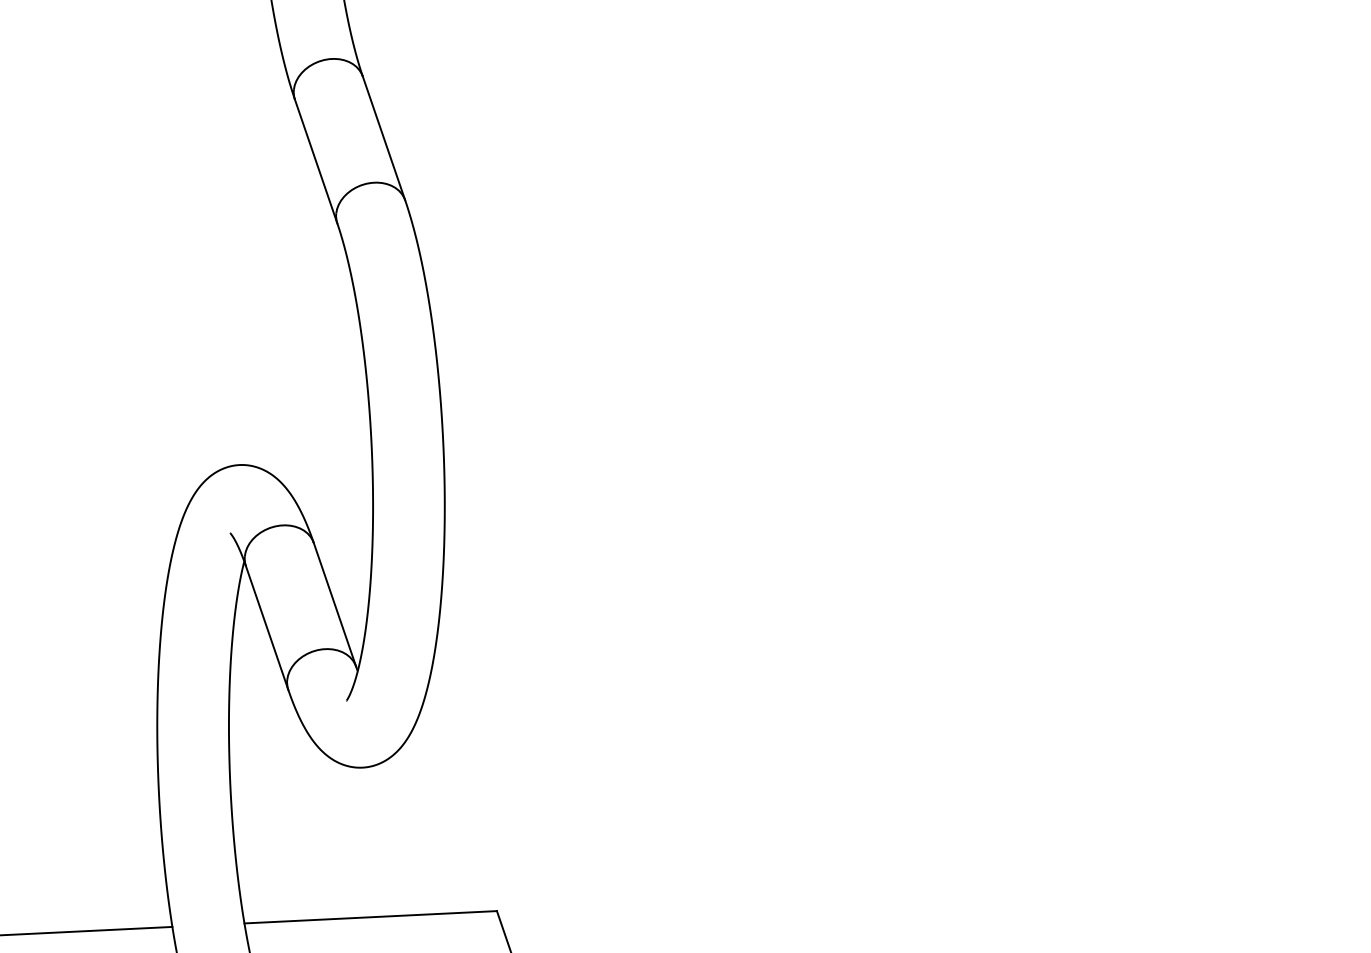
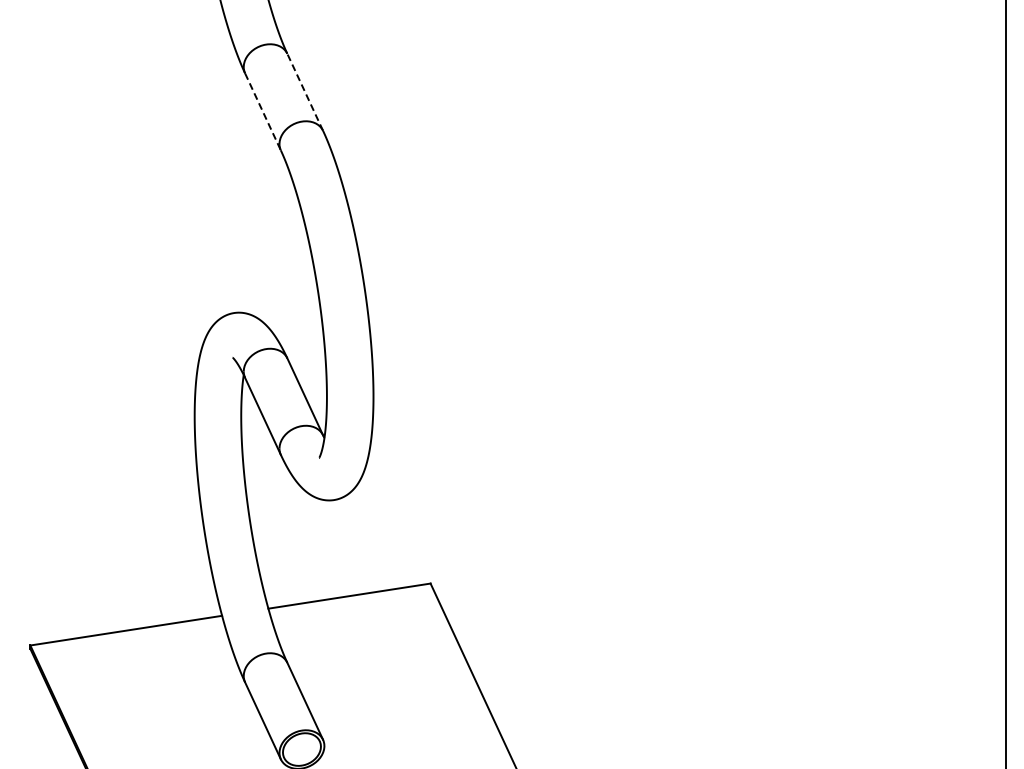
line: (383, 136) -> (304, 91), solid -> dashed
line: (316, 162) -> (263, 112), solid -> dashed

